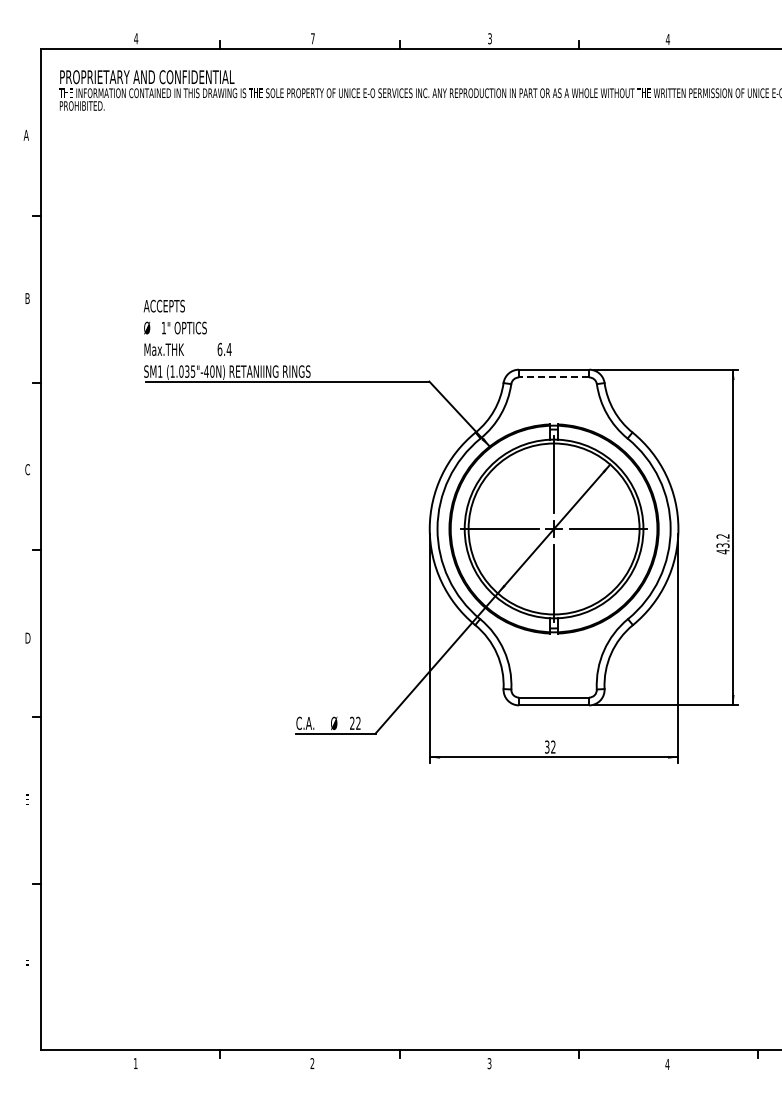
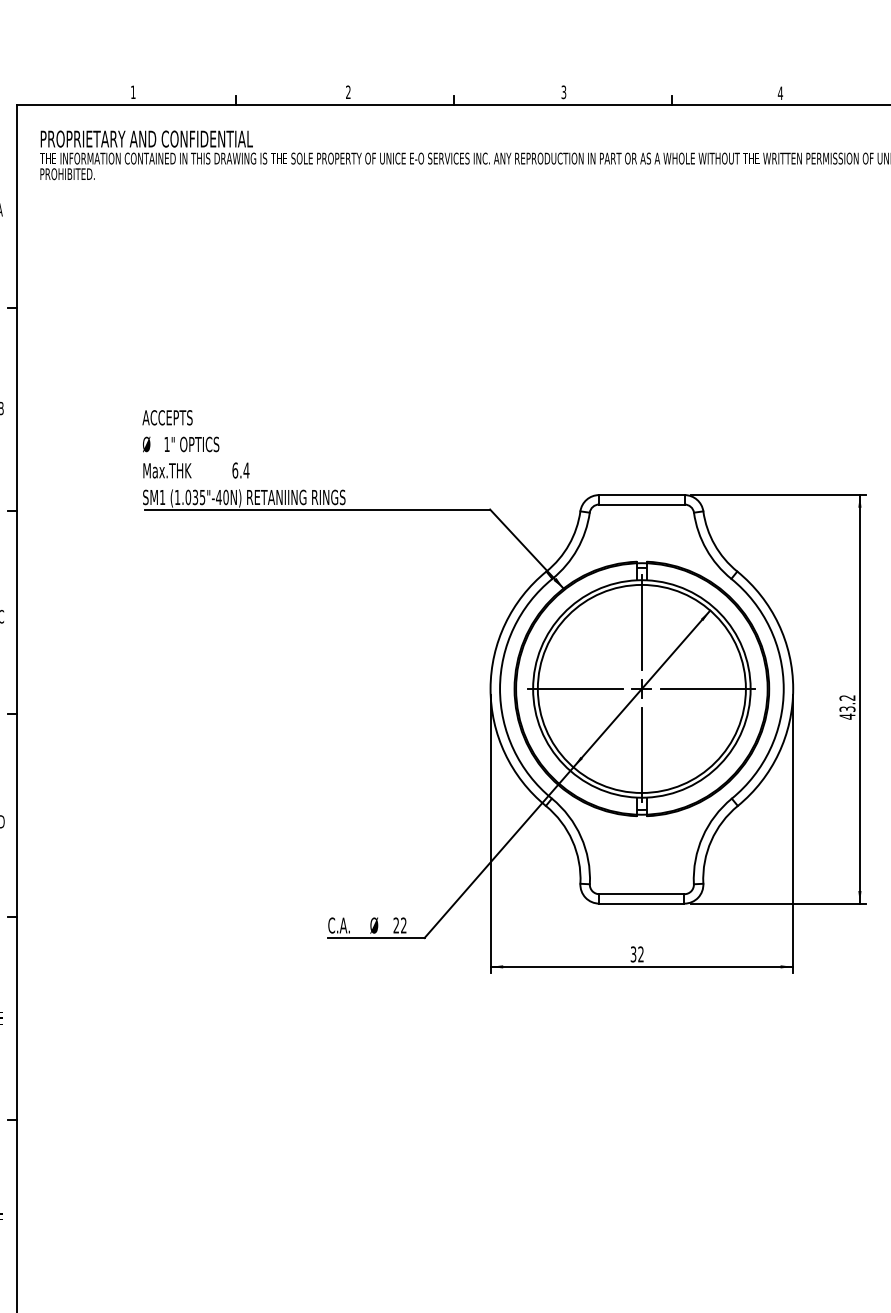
text: (136, 38) -> (133, 92), 4 -> 1
text: (312, 38) -> (347, 92), 7 -> 2
line: (553, 377) -> (641, 504), dashed -> solid

